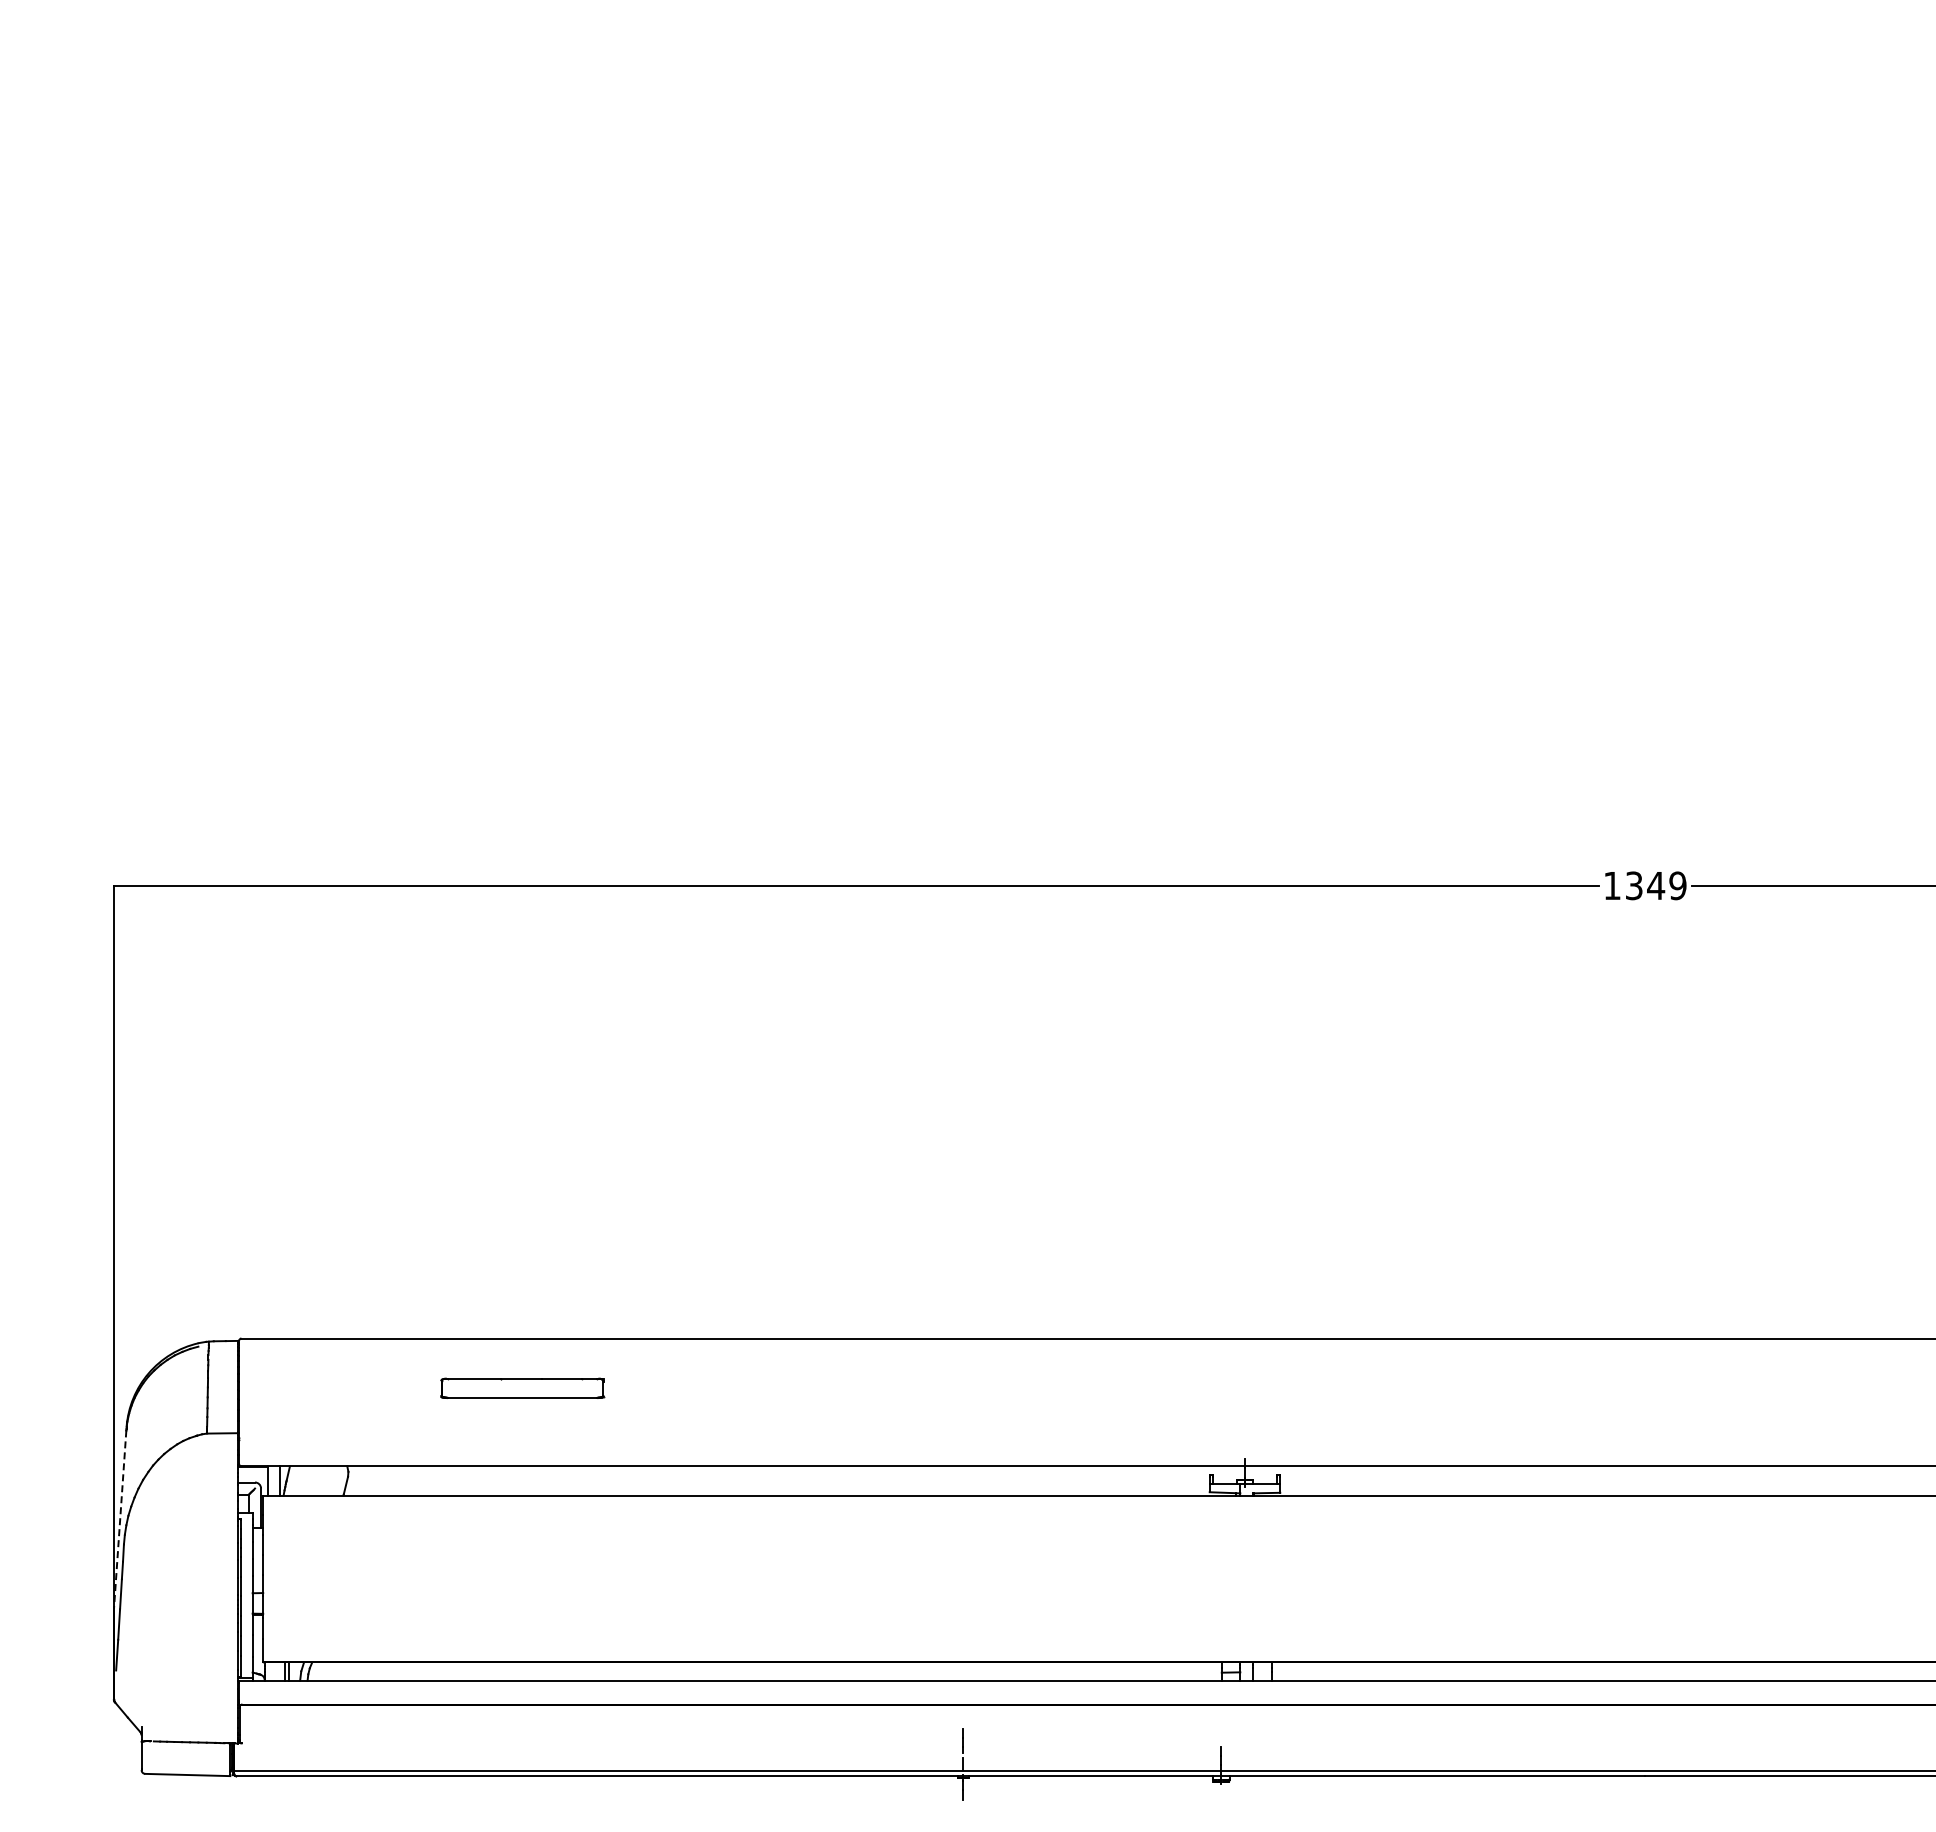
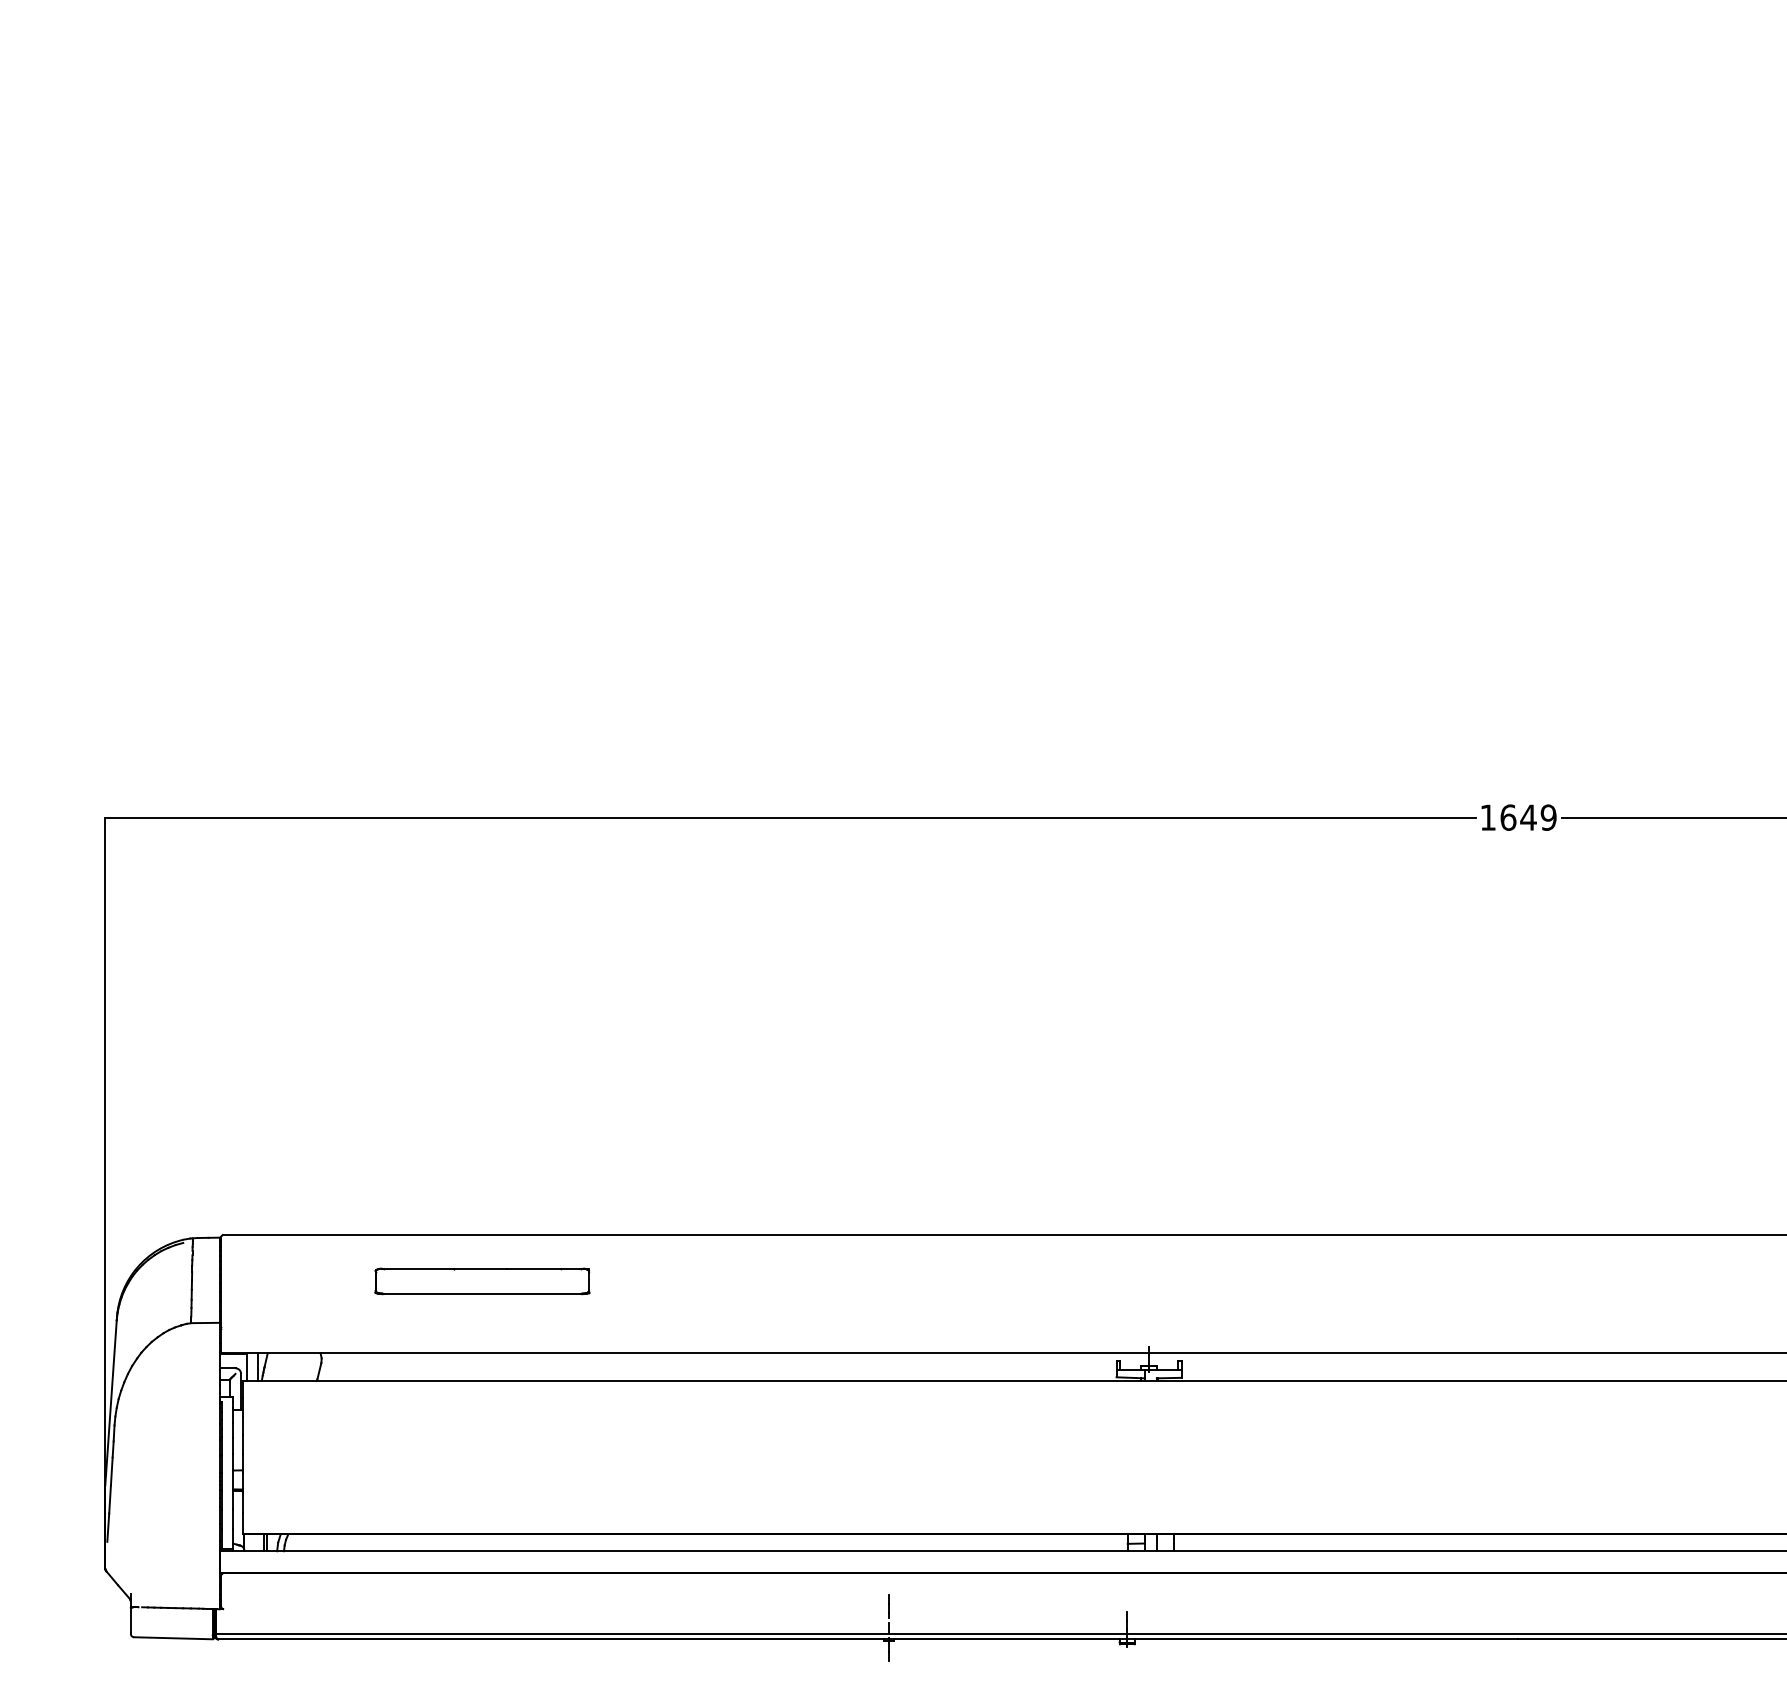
text: (1634, 885) -> (1508, 817), 1349 -> 1649
part: (522, 1388) -> (482, 1281), size x1.43
line: (120, 1520) -> (111, 1403), dashed -> solid

